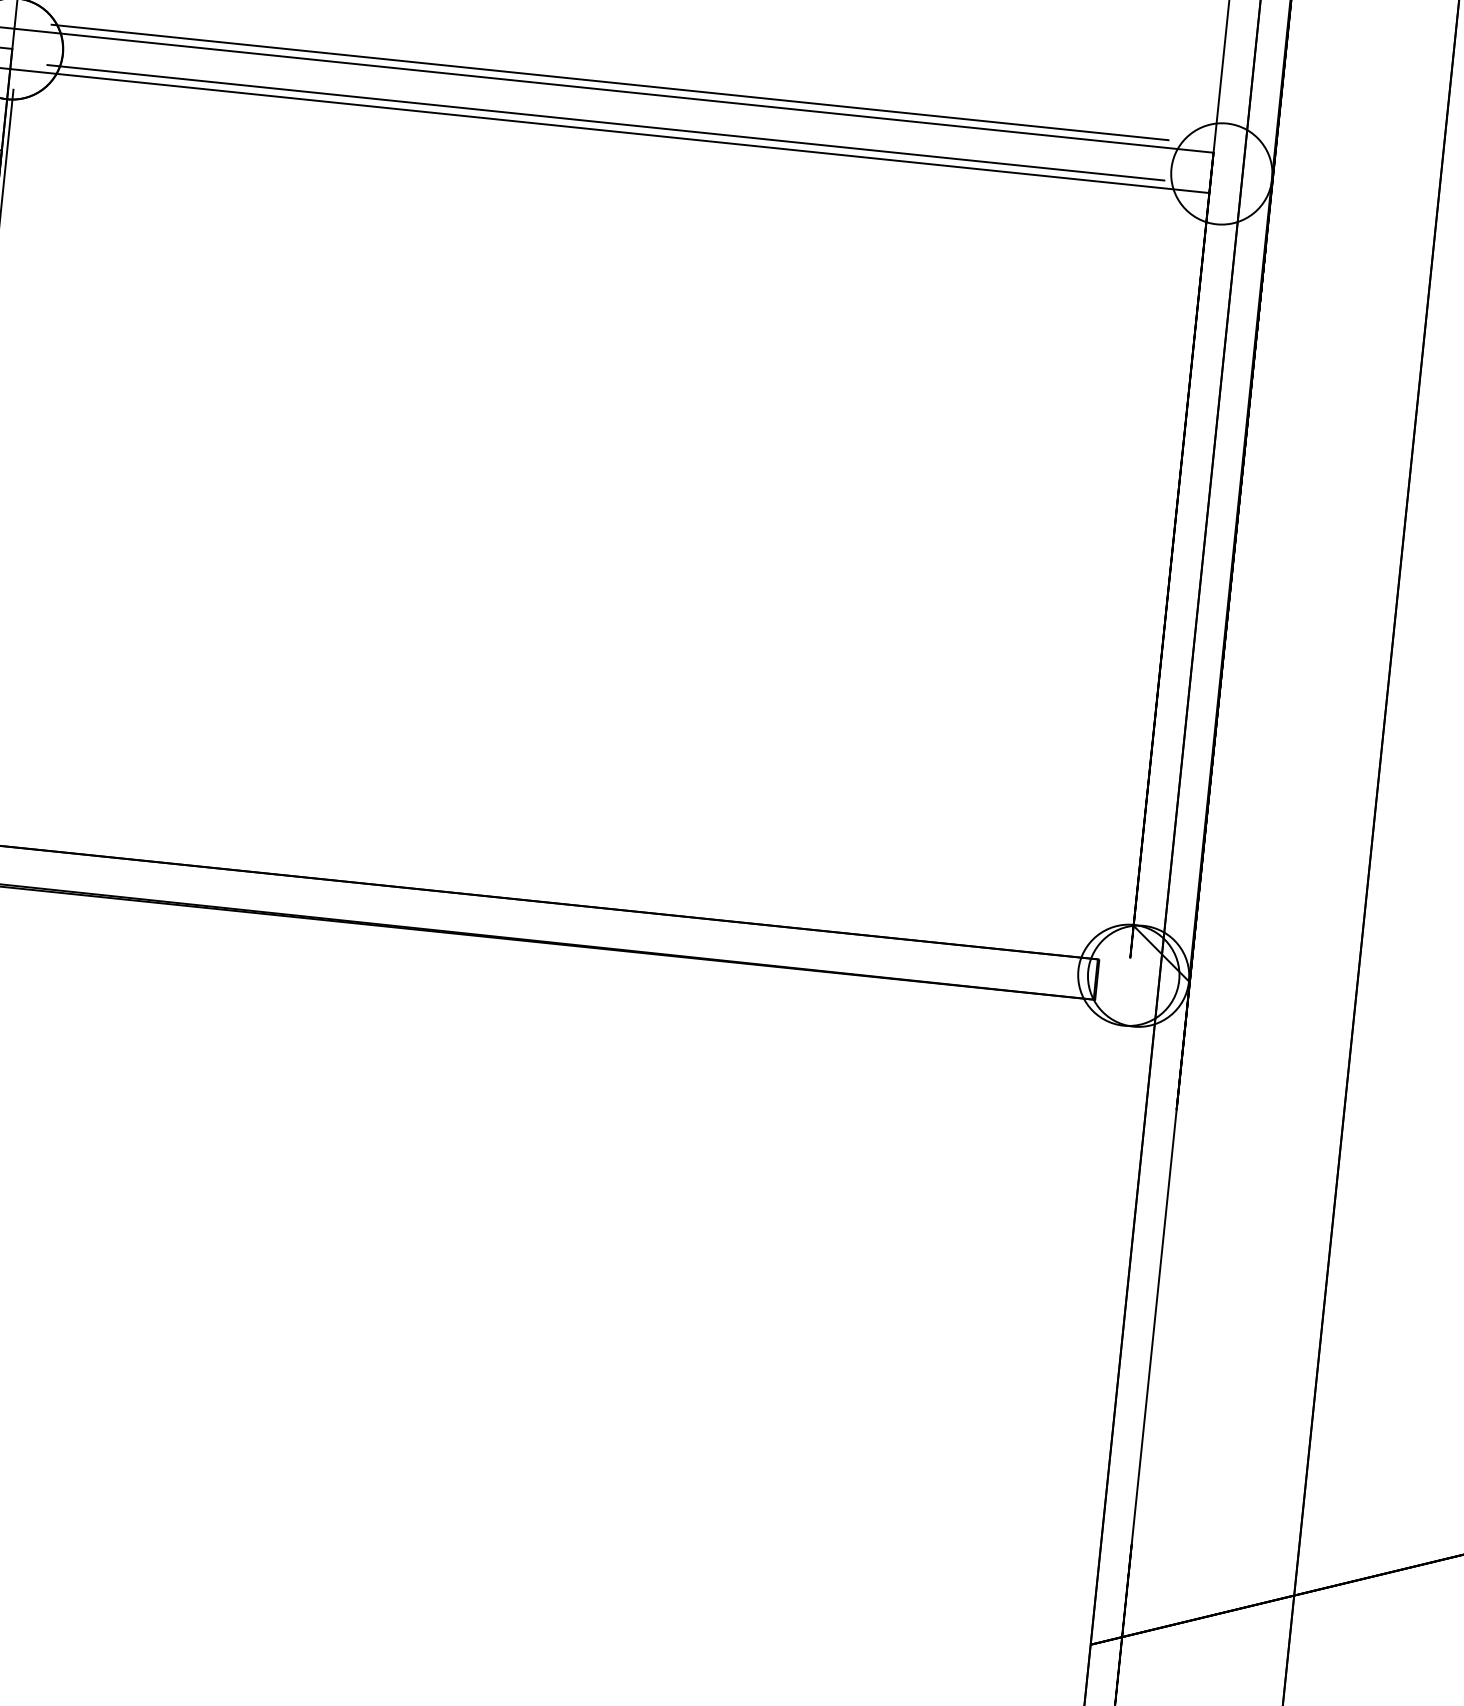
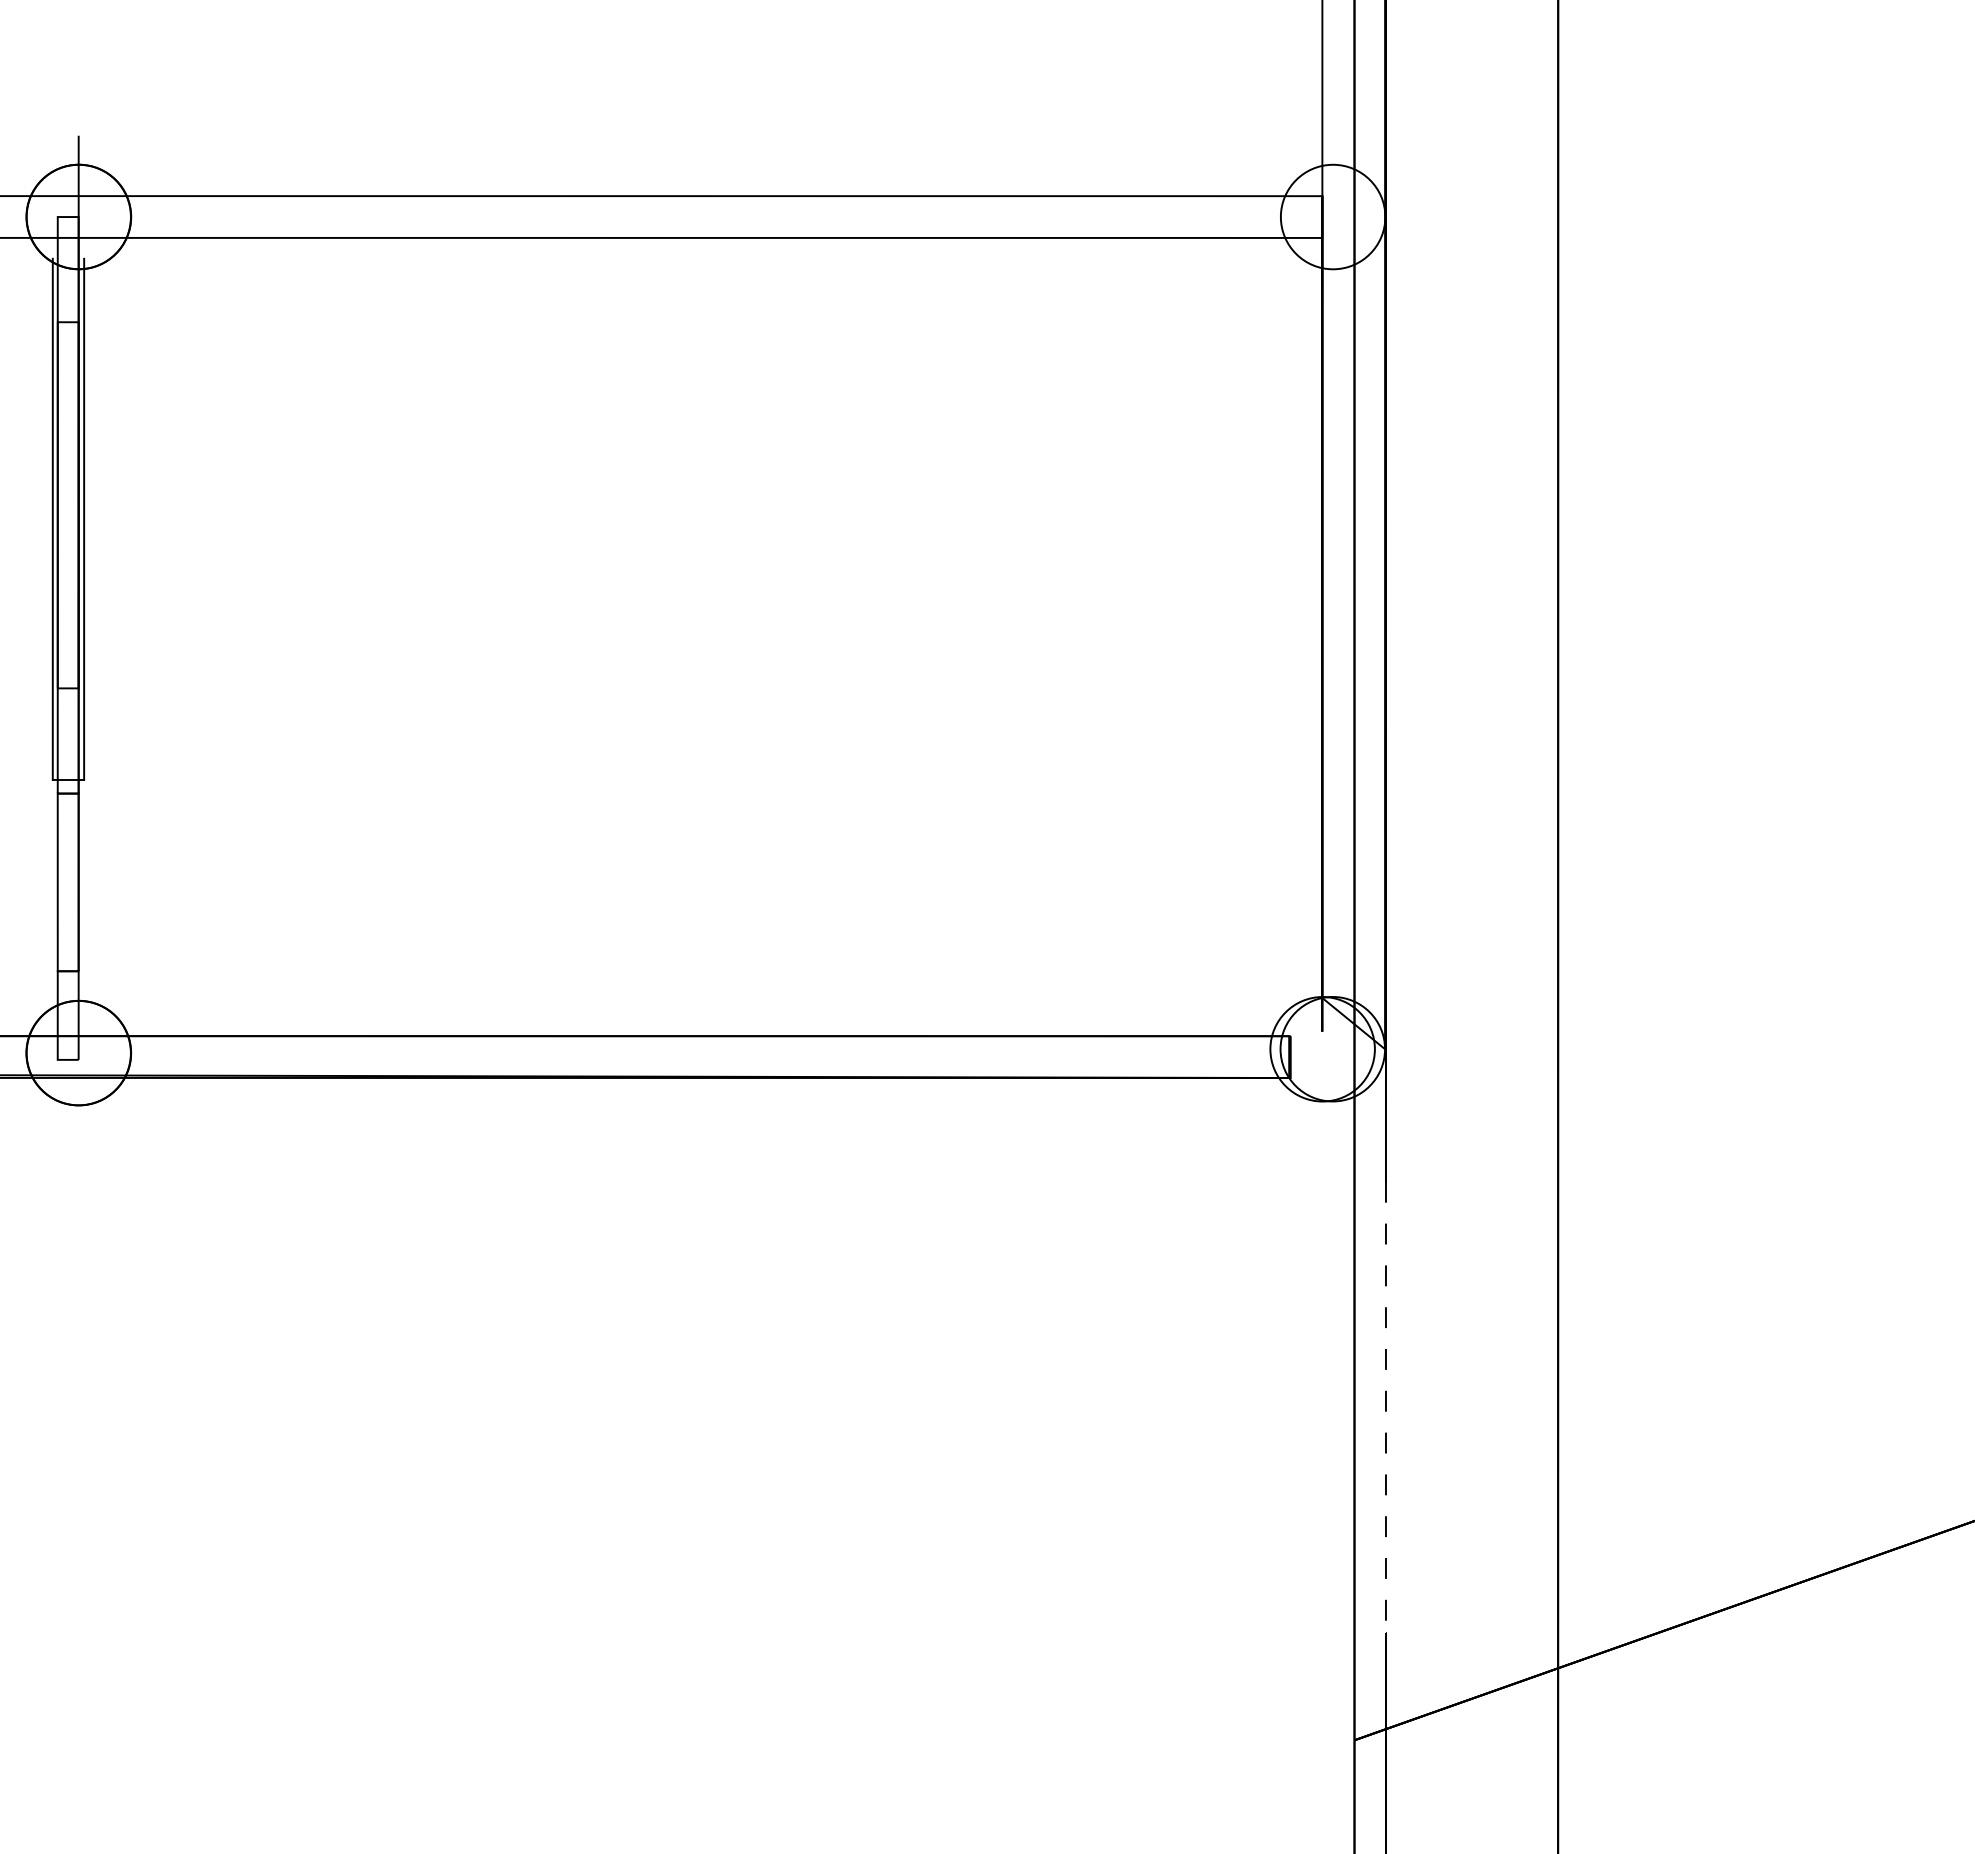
line: (609, 82) -> (695, 188), removed
line: (605, 122) -> (695, 229), removed
line: (1152, 1339) -> (1385, 1420), solid -> dashed

